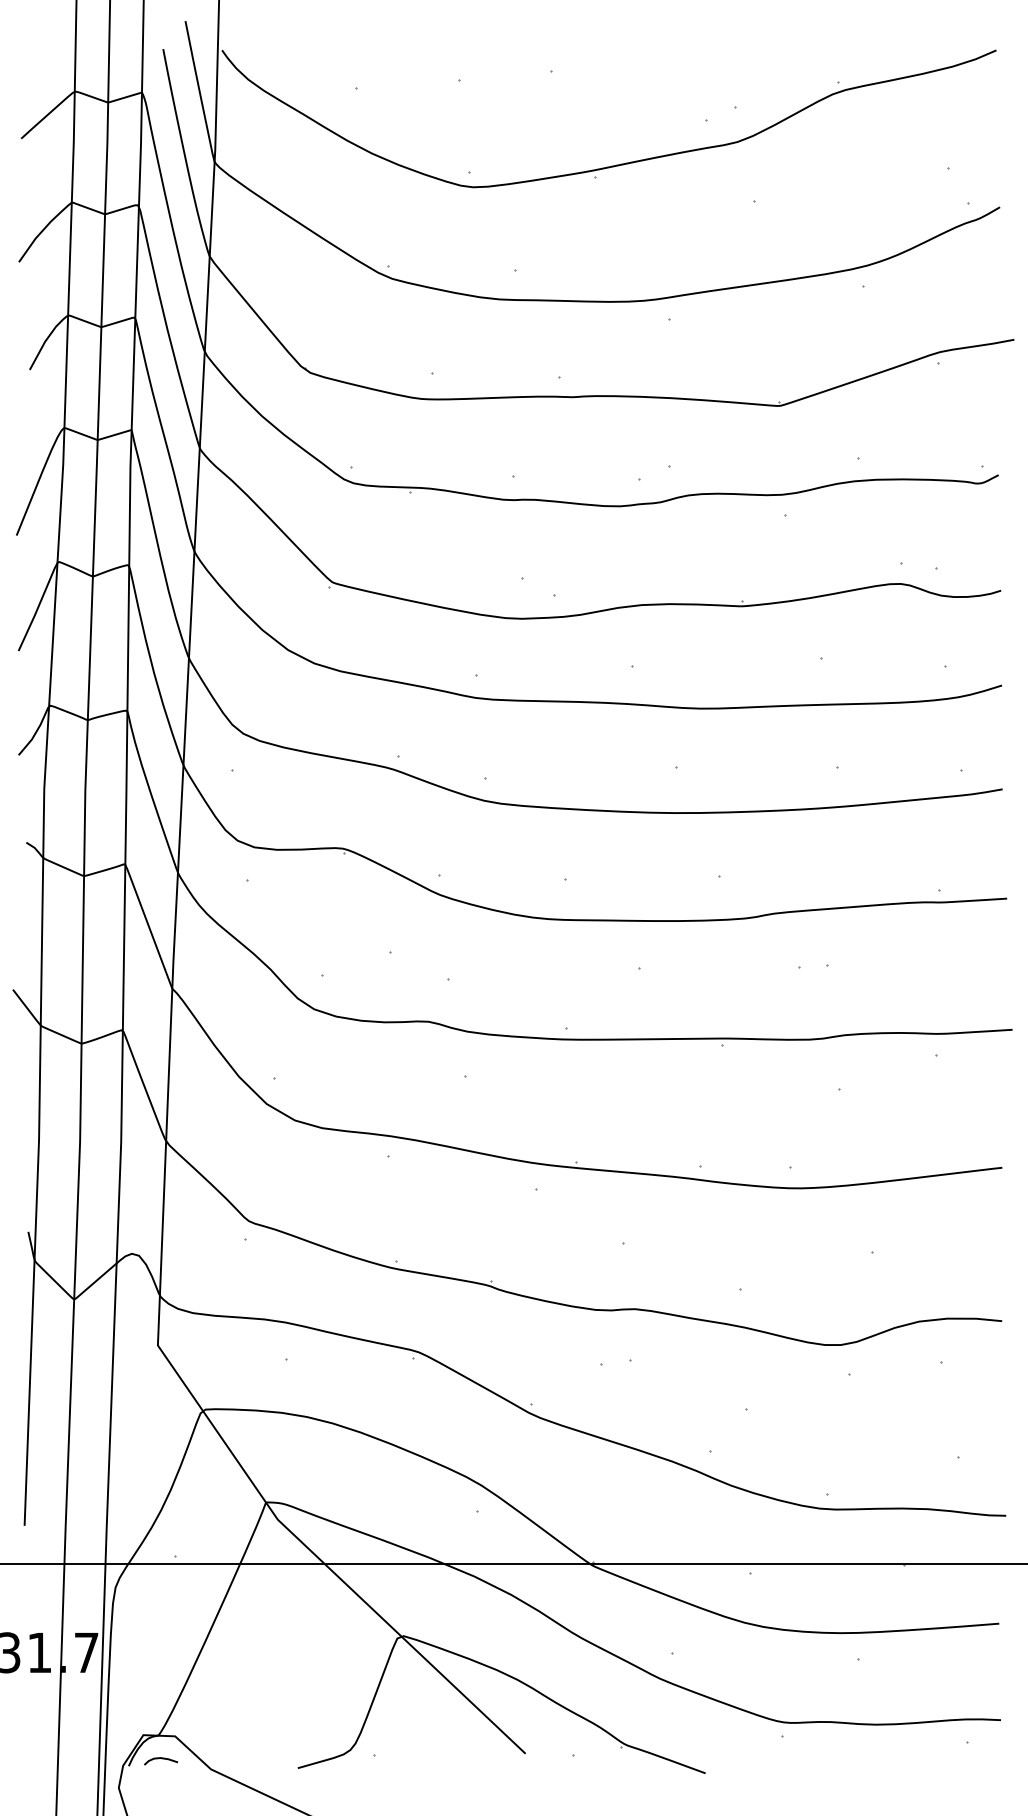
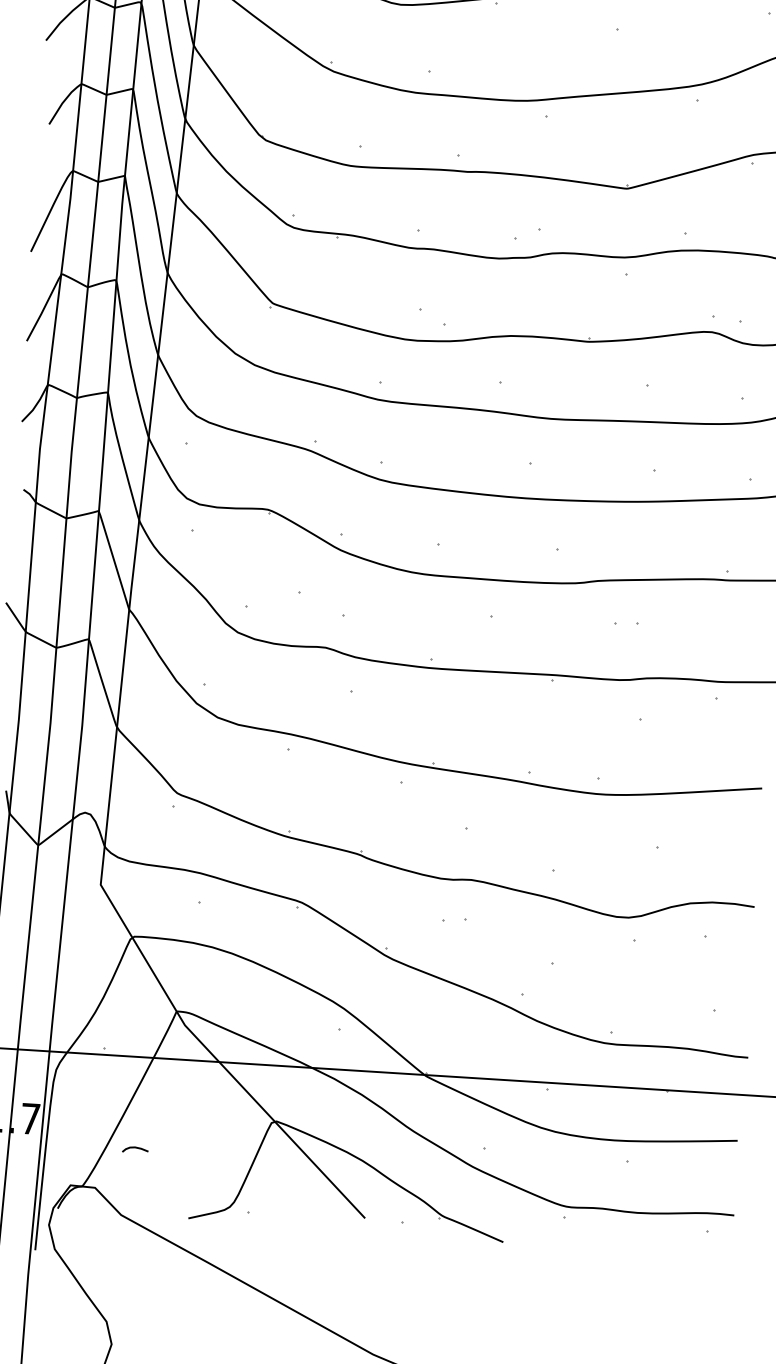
curve: (161, 1759) -> (135, 1148), moved

